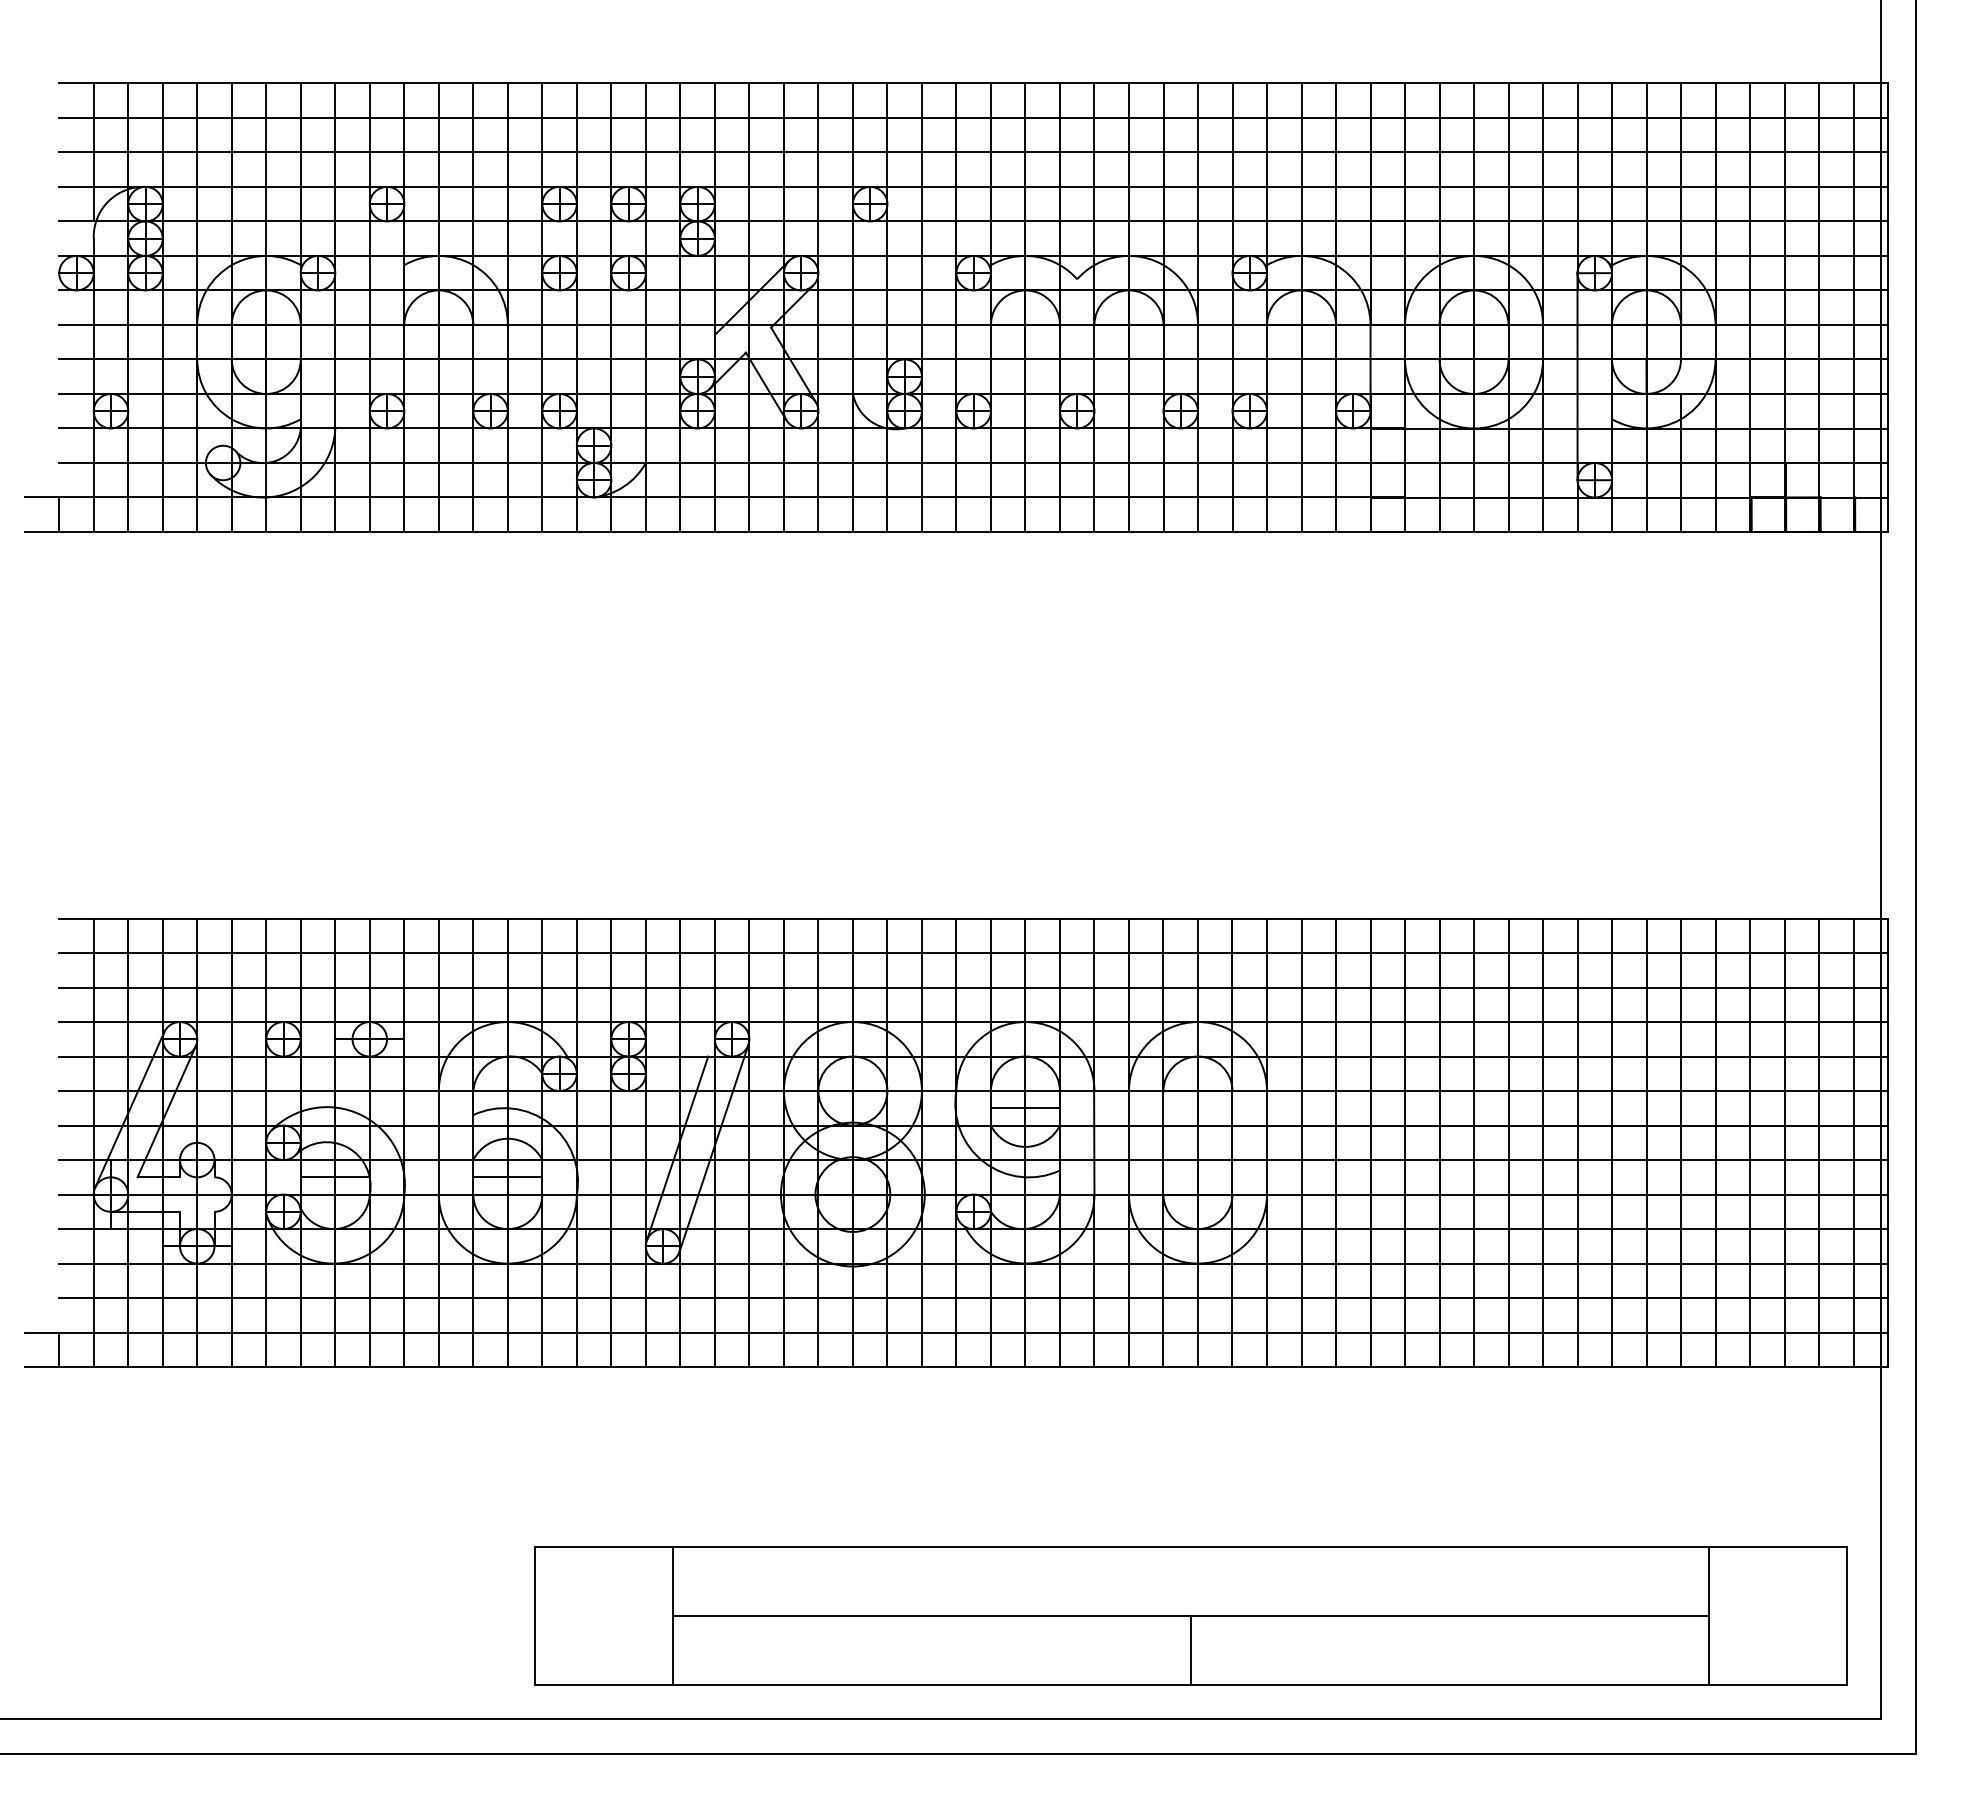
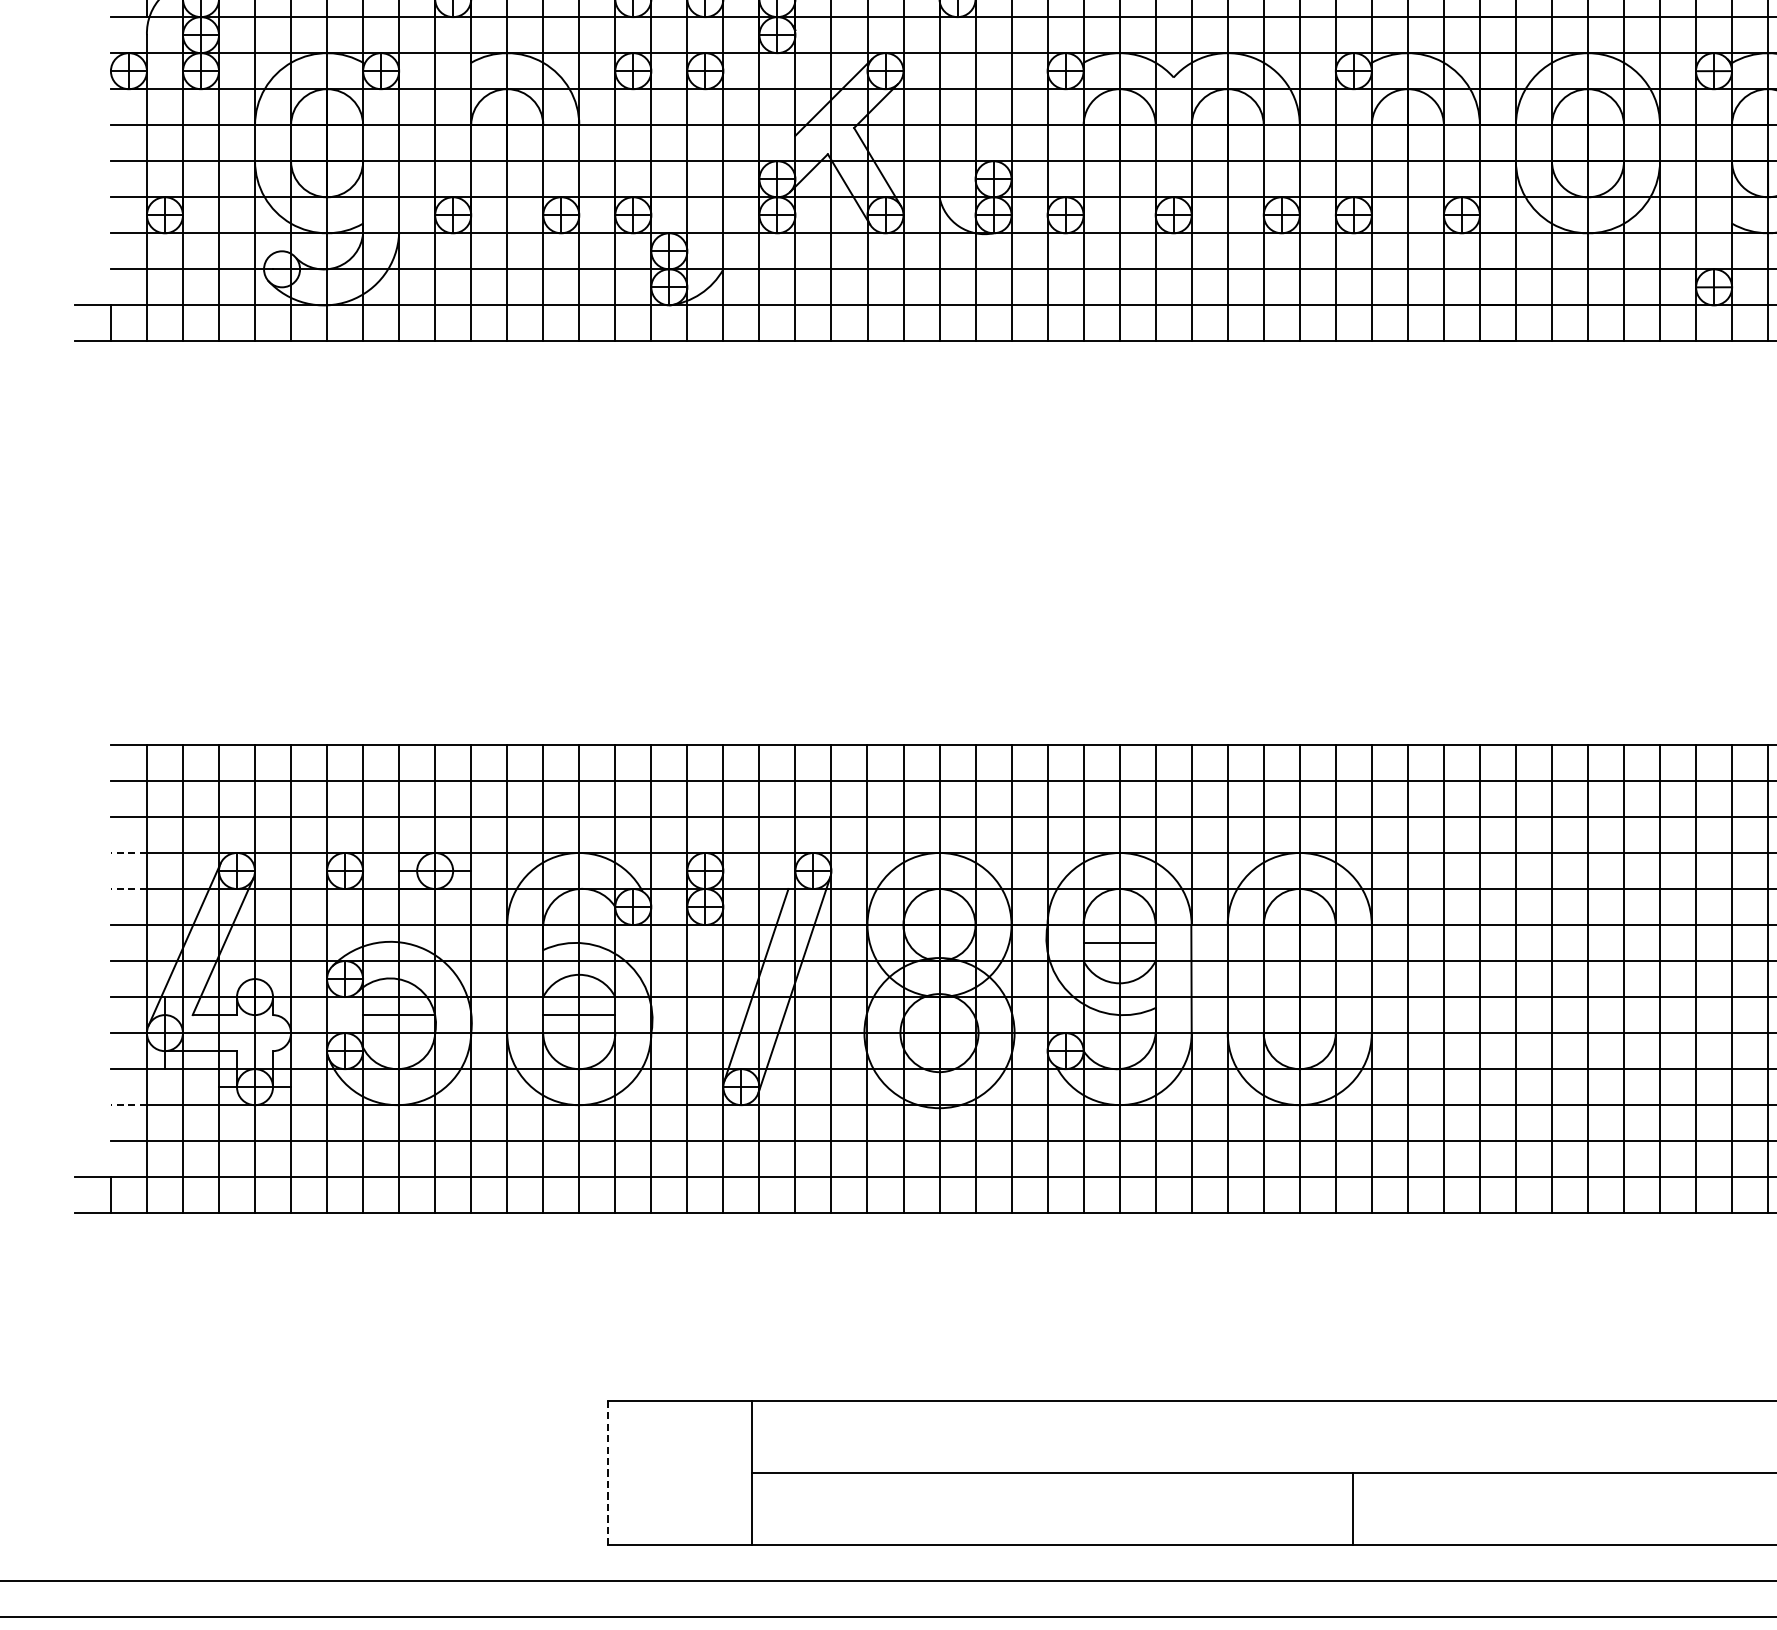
line: (75, 1022) -> (127, 853), solid -> dashed
line: (75, 1056) -> (127, 888), solid -> dashed
line: (75, 1263) -> (127, 1105), solid -> dashed
line: (535, 1616) -> (608, 1473), solid -> dashed
line: (1191, 1649) -> (1353, 1508), moved

